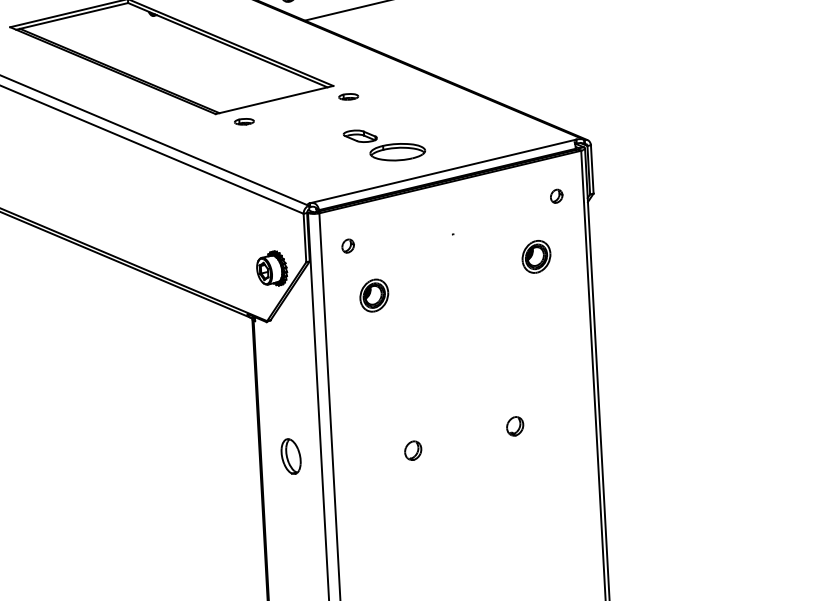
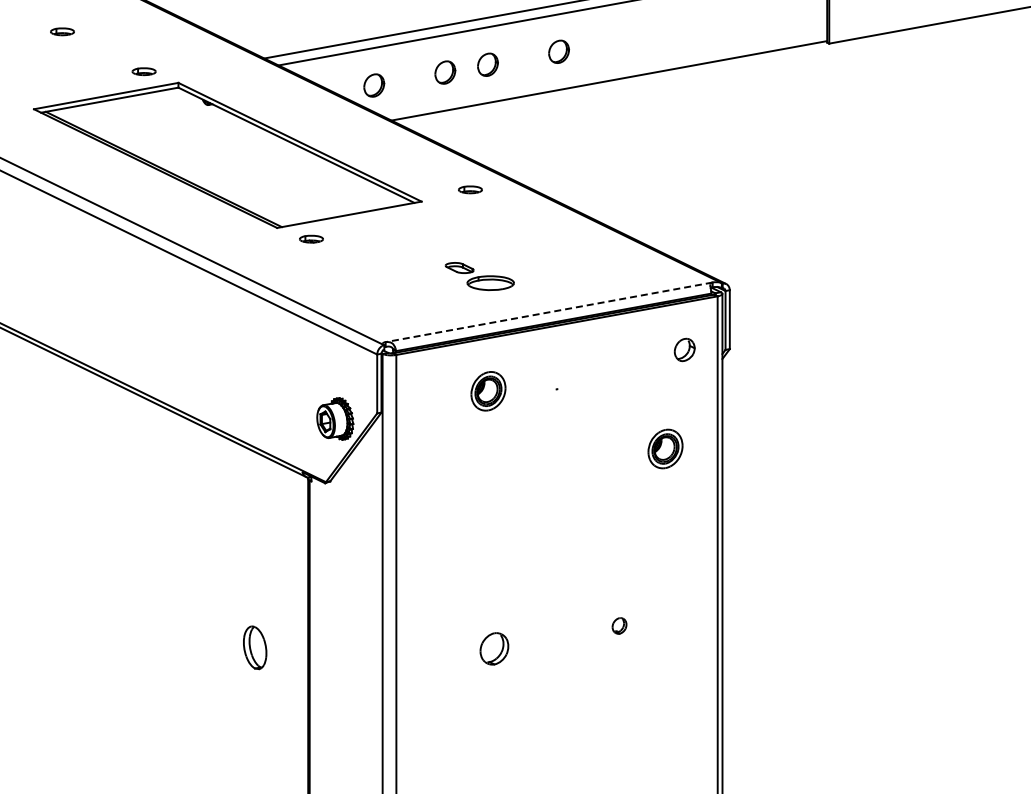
part: (348, 96) -> (470, 189), moved
part: (384, 145) -> (479, 276), size x0.7
line: (442, 171) -> (548, 312), solid -> dashed
part: (557, 195) -> (685, 349), size x1.4
part: (348, 246) -> (429, 396), removed
part: (536, 256) -> (665, 448), moved
part: (374, 295) -> (488, 391), moved
part: (515, 426) -> (619, 625), size x0.7
part: (413, 450) -> (494, 648), size x1.4
part: (291, 456) -> (255, 647), moved

